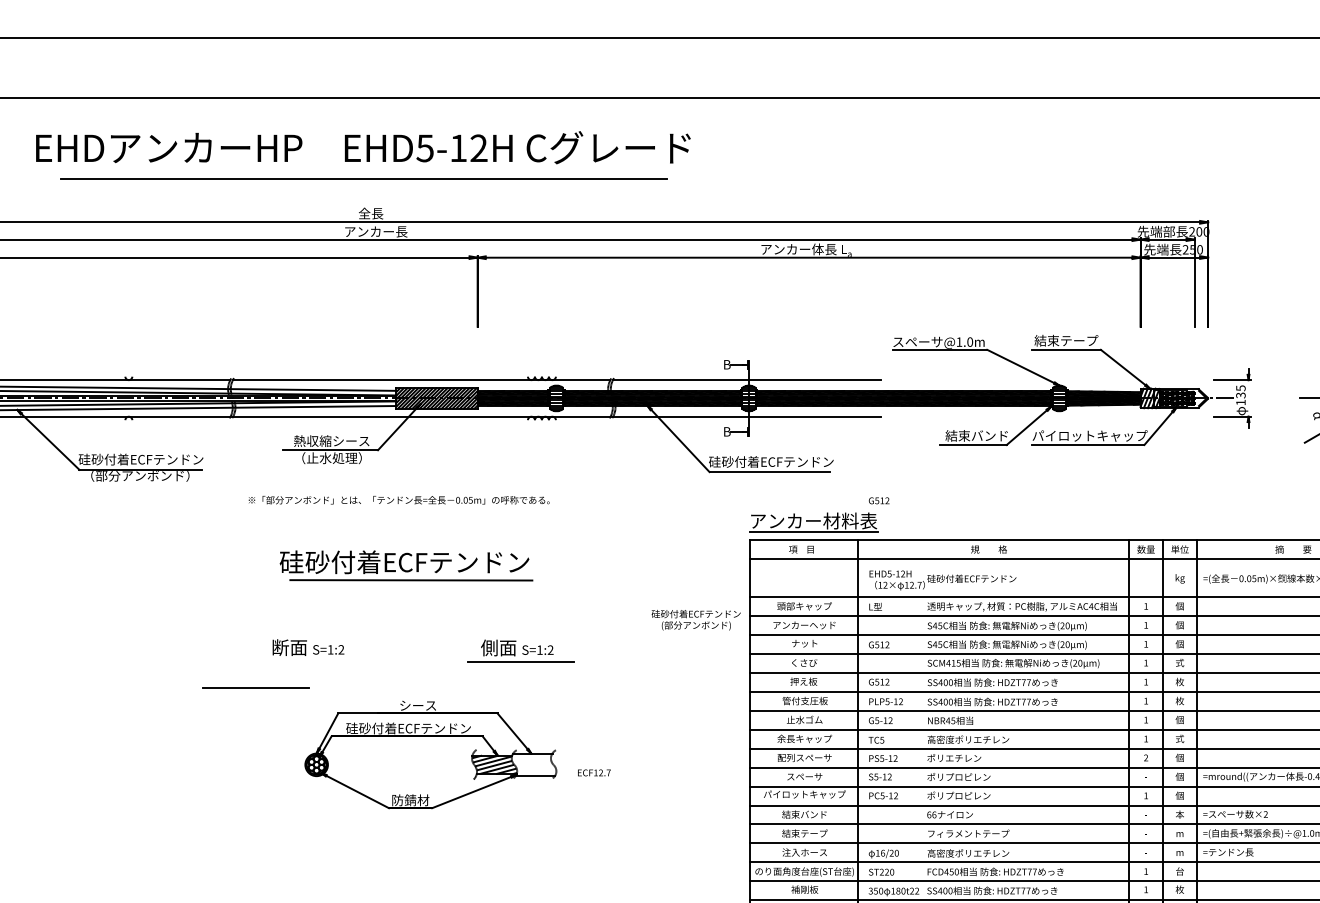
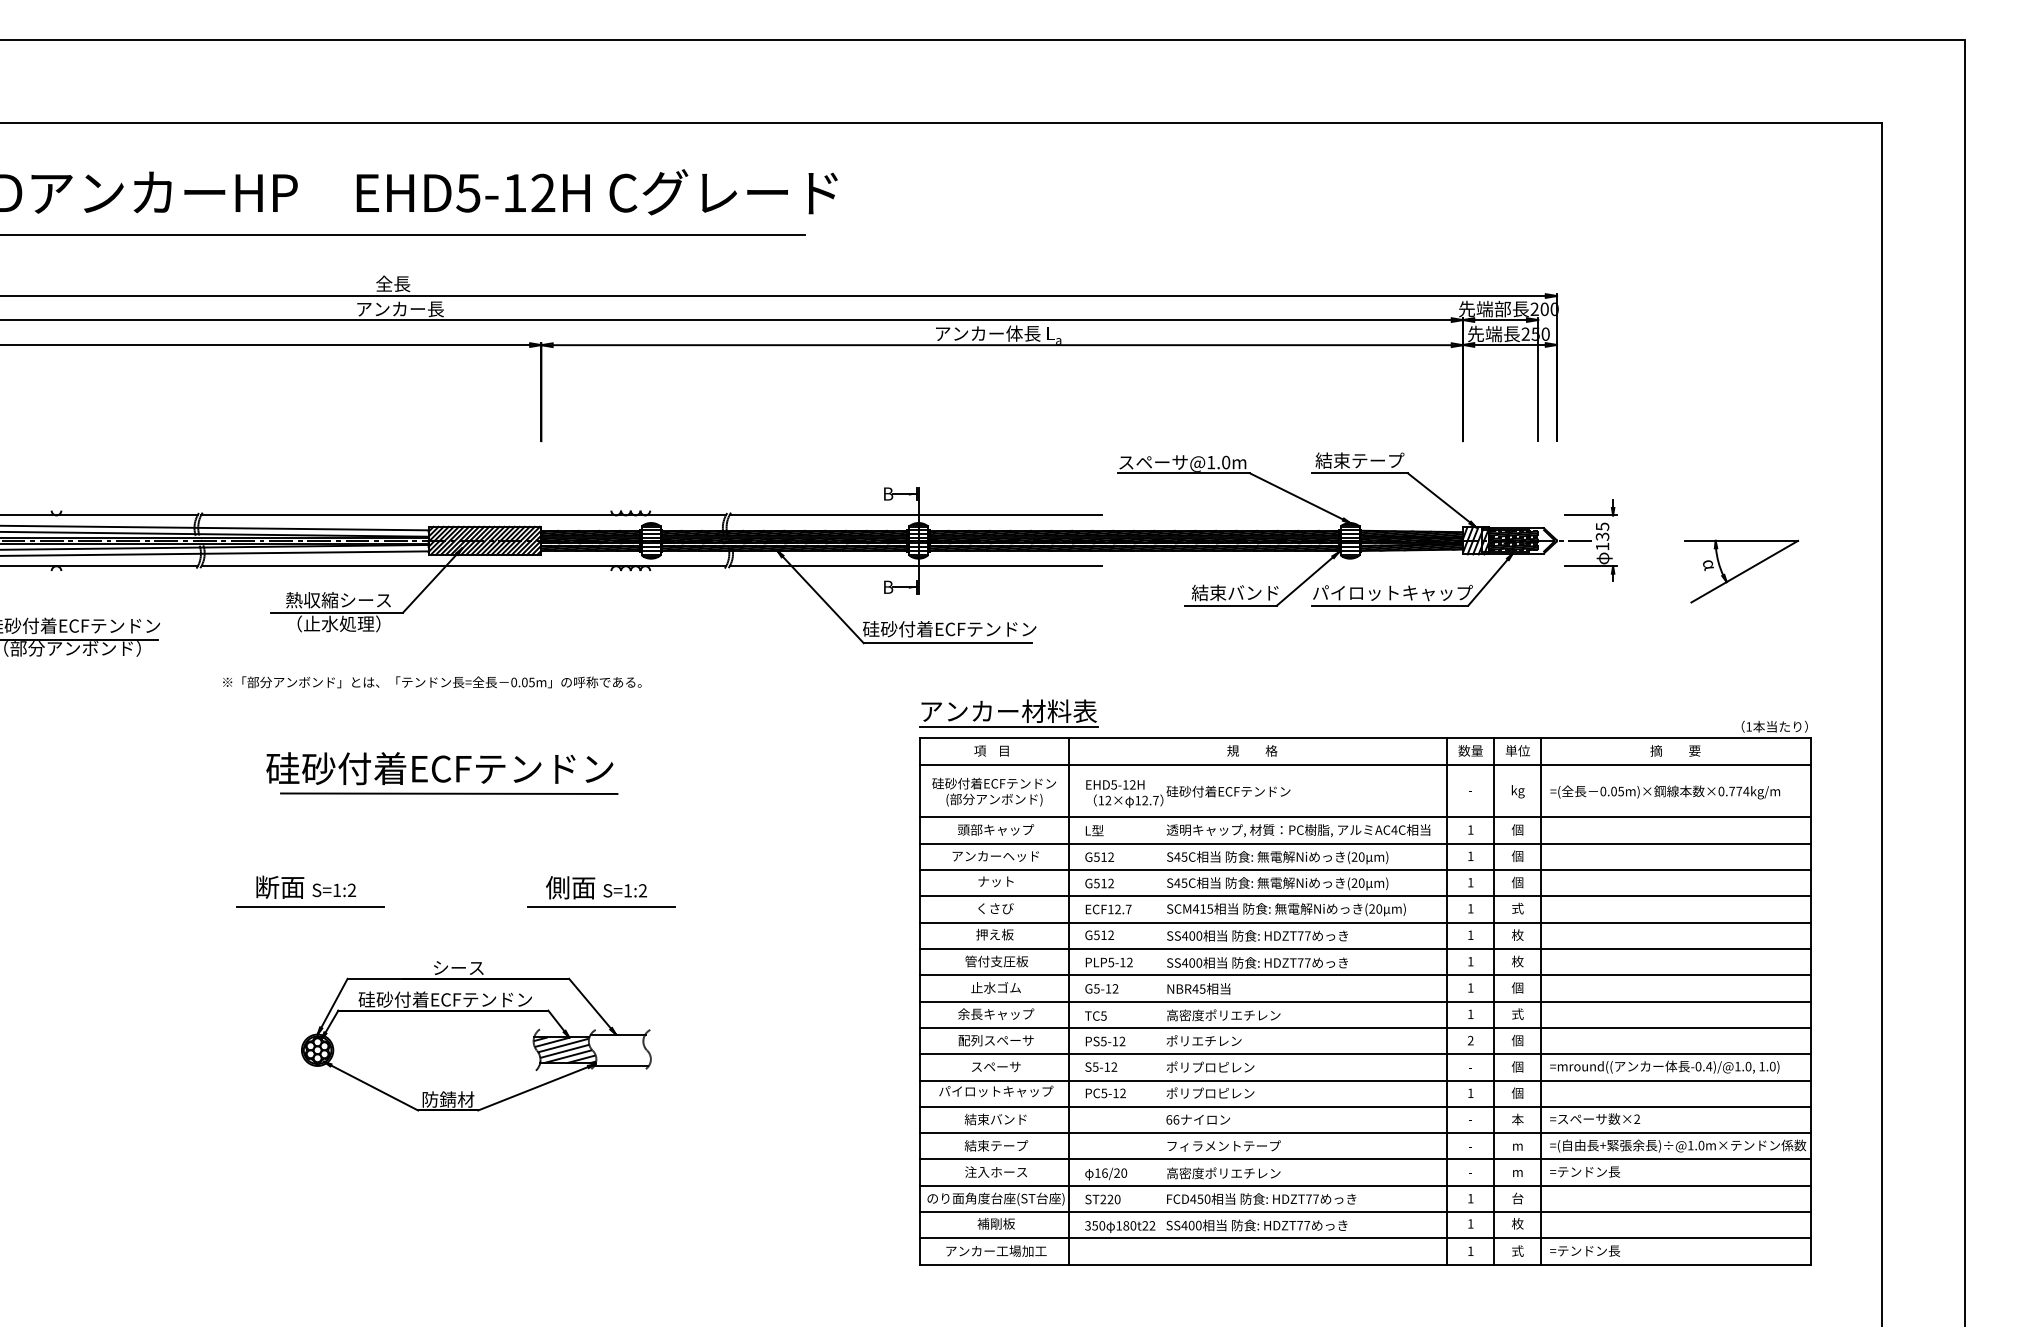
text: (879, 500) -> (1099, 856), moved
text: (695, 619) -> (993, 791), moved
line: (256, 688) -> (310, 906), moved
text: (594, 772) -> (1108, 909), moved

